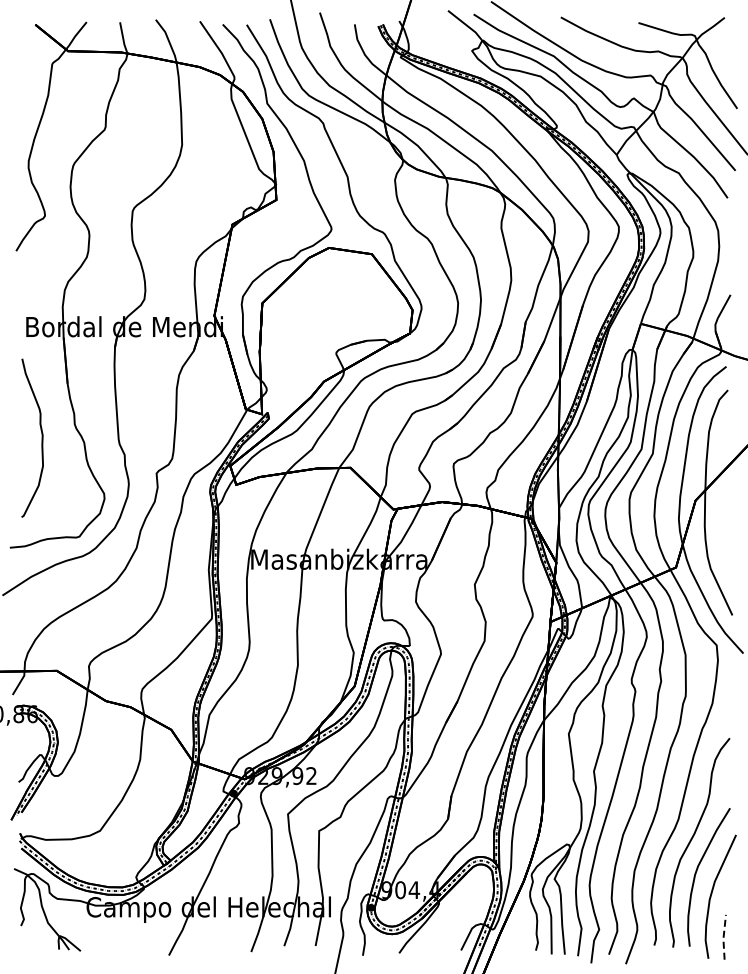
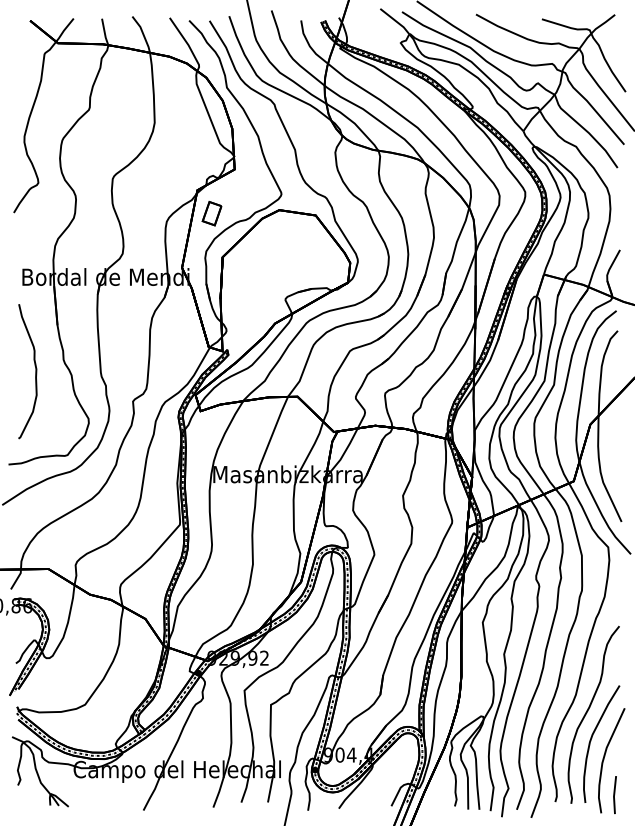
part: (249, 251) -> (211, 213), added
line: (723, 937) -> (614, 795), dashed -> solid

